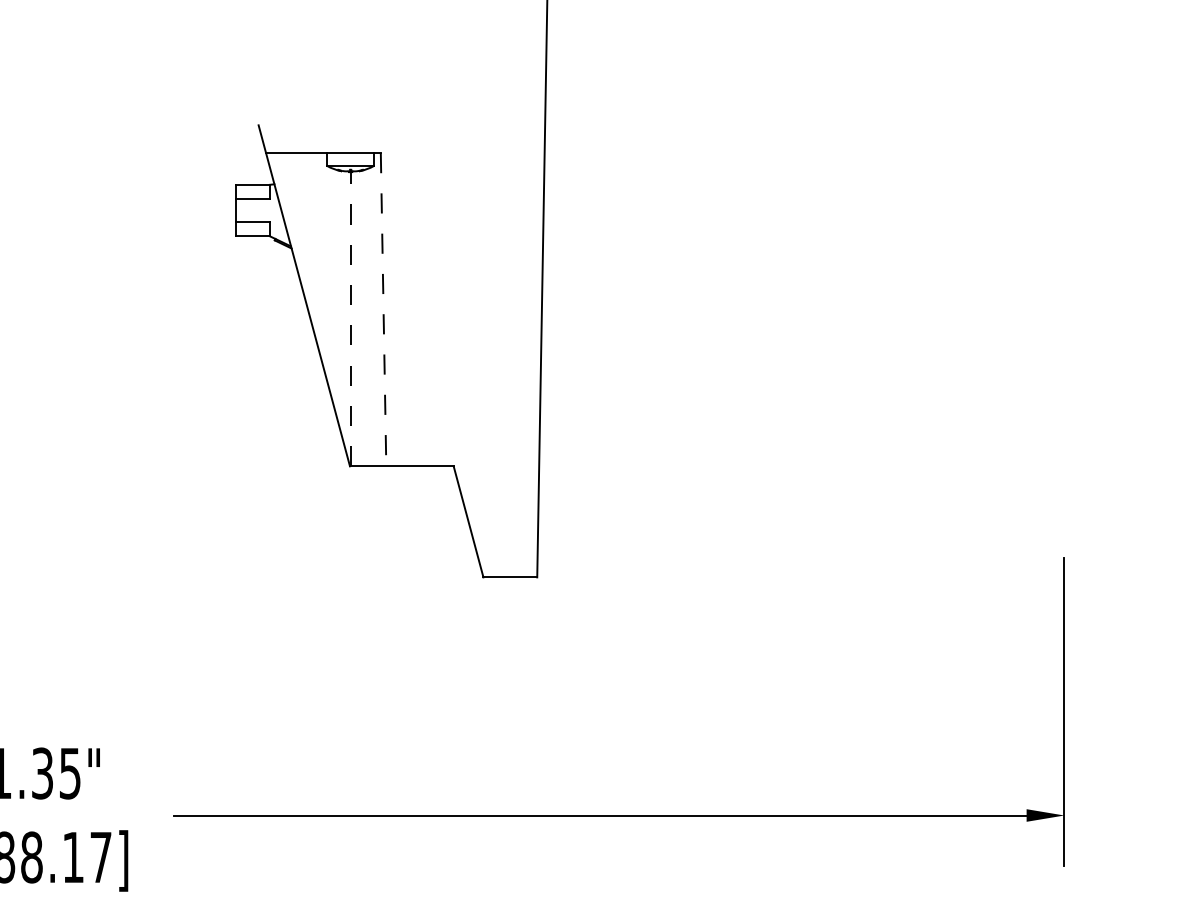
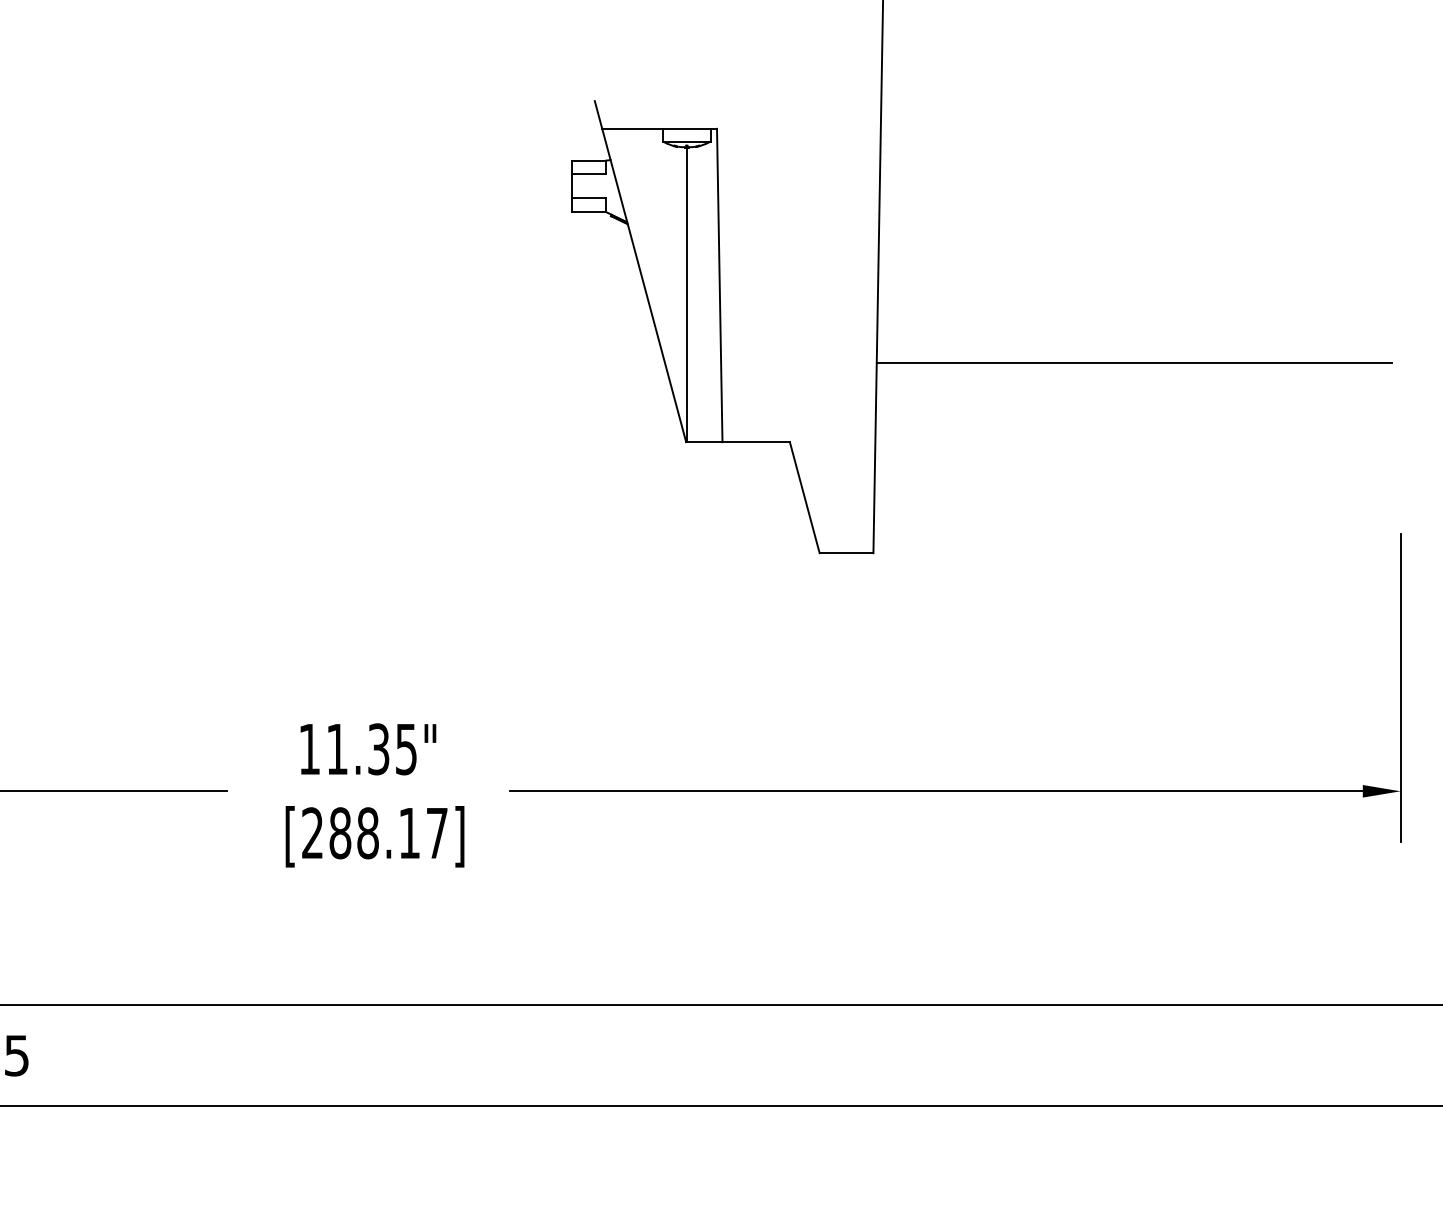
line: (383, 309) -> (719, 285), dashed -> solid
line: (350, 317) -> (686, 293), dashed -> solid
line: (798, 386) -> (1134, 362), added

